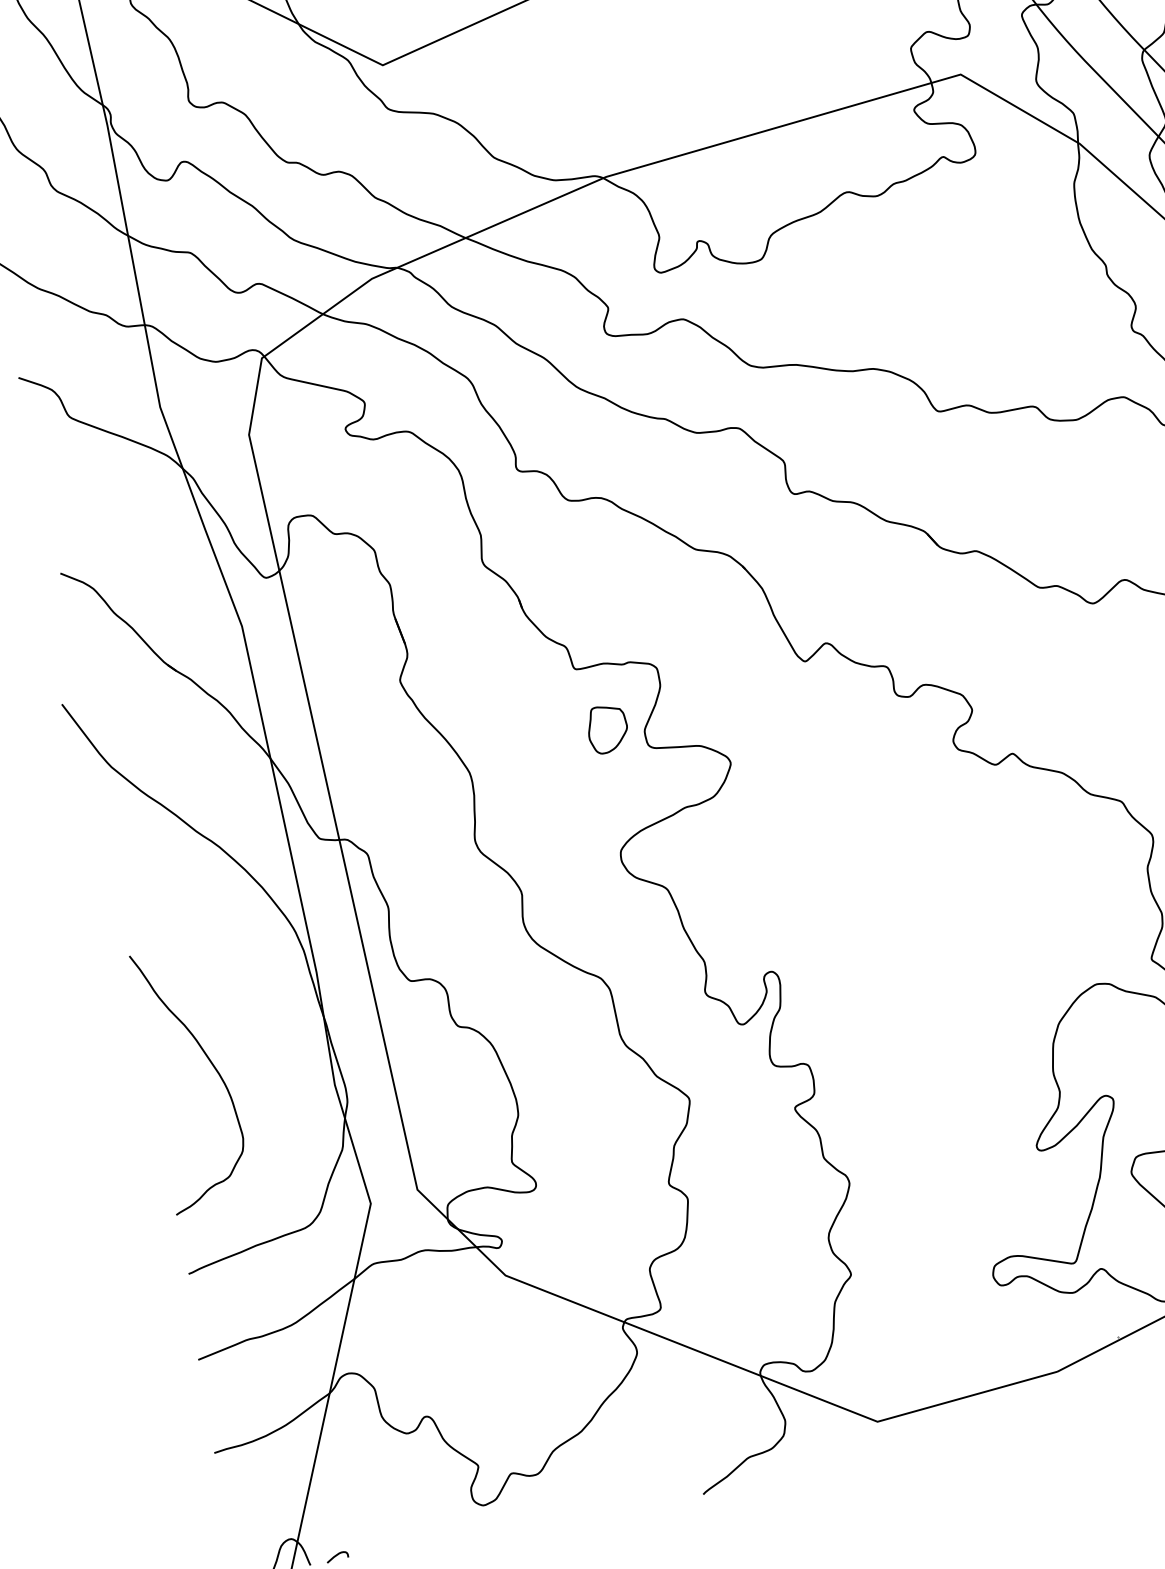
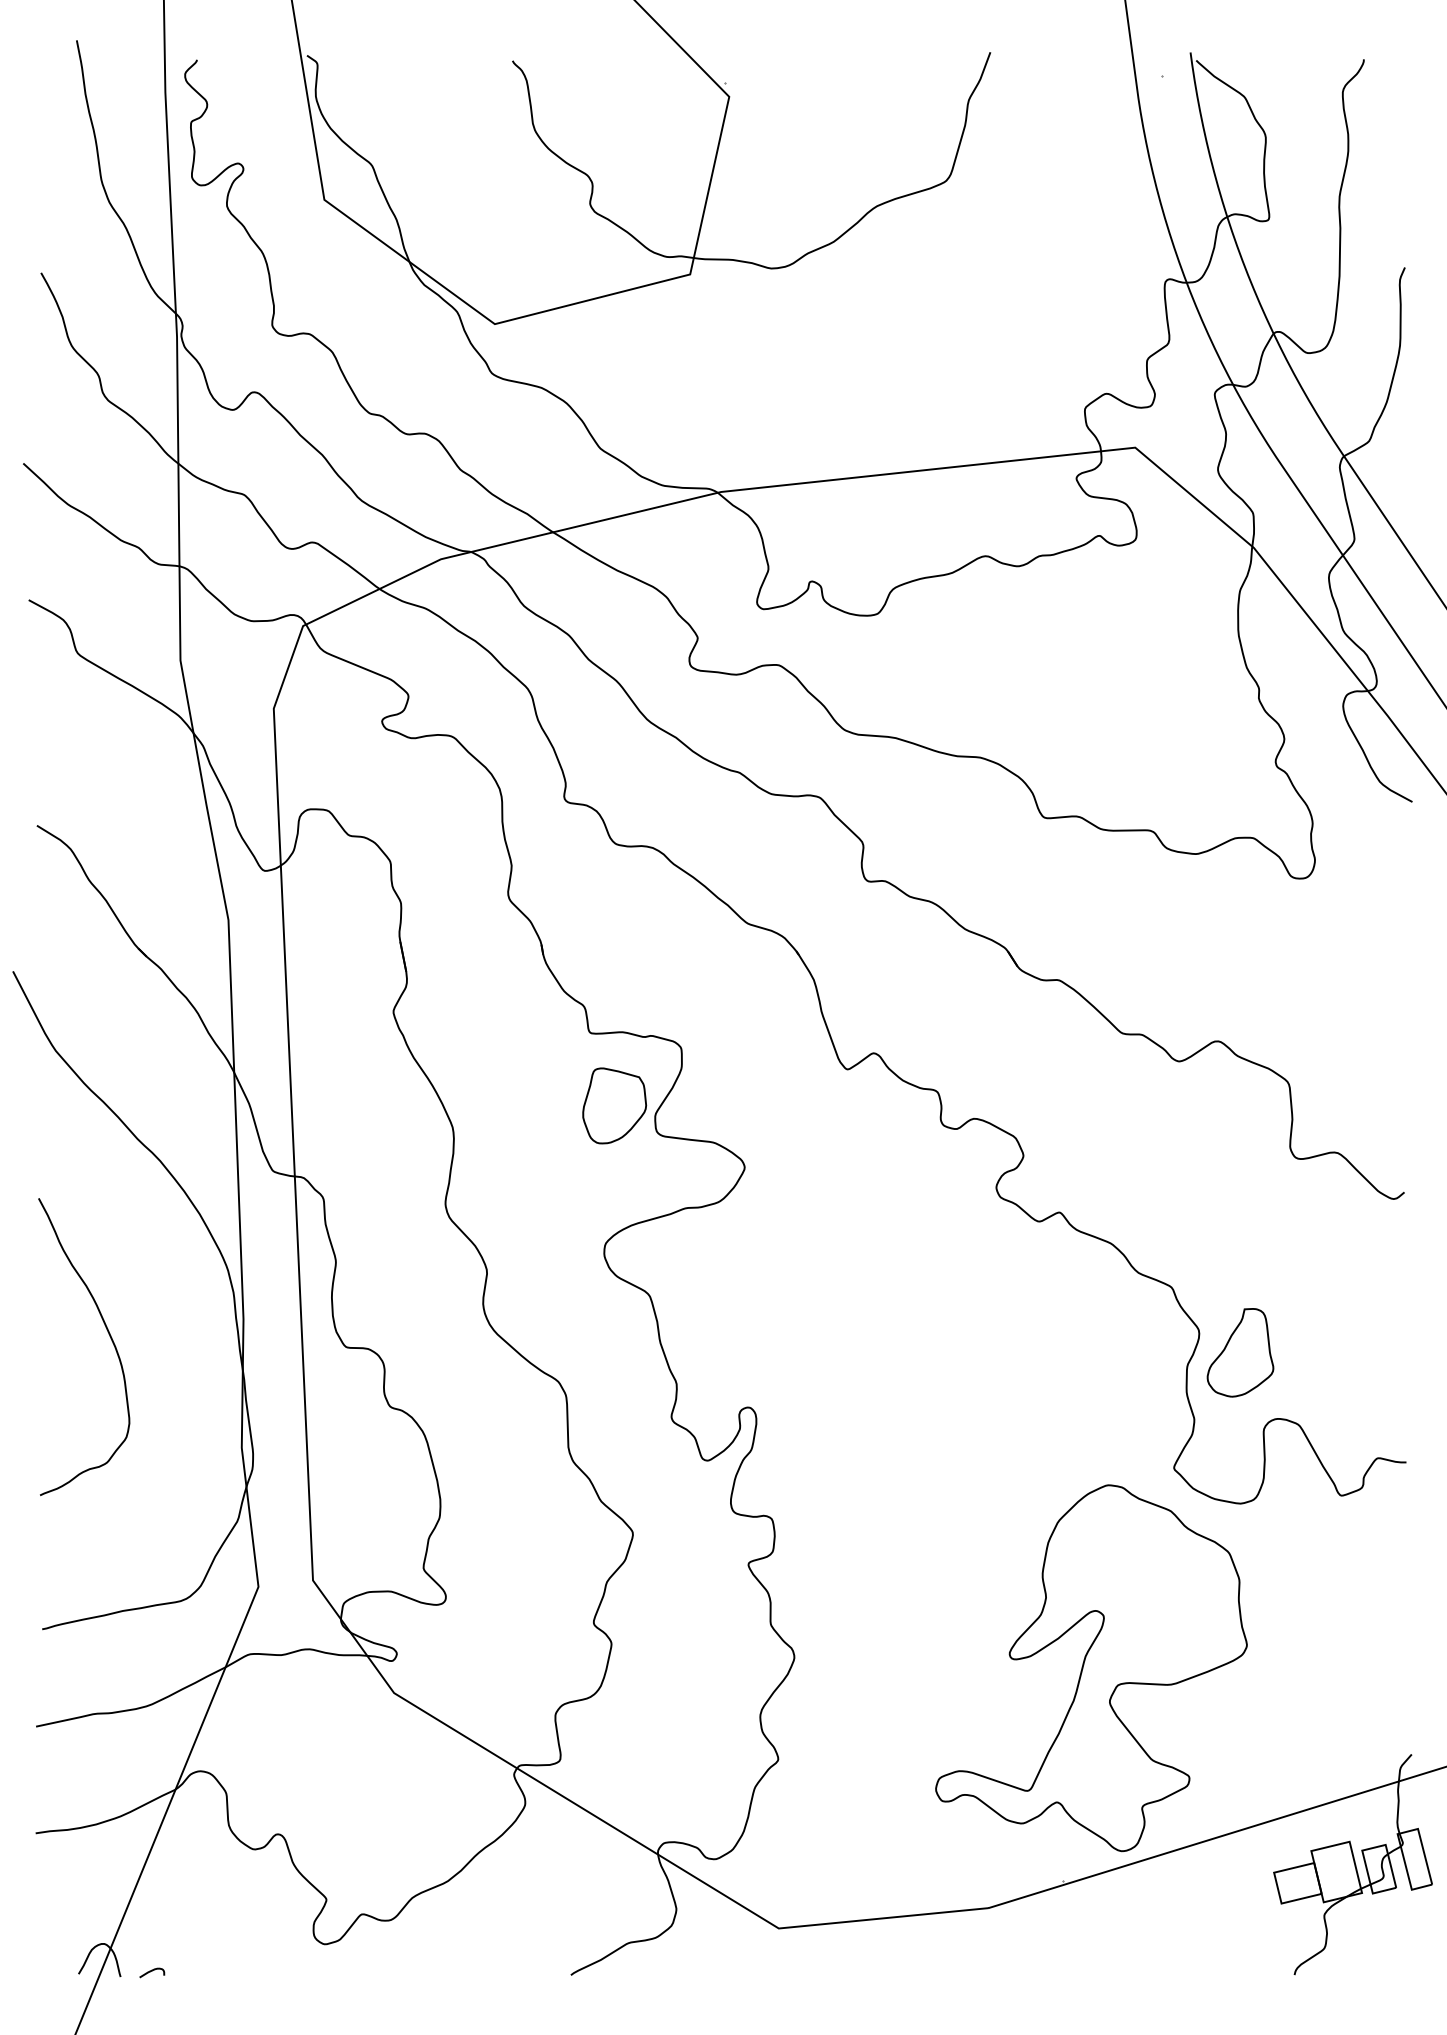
part: (607, 728) -> (614, 1105), size x1.43
curve: (211, 1064) -> (108, 1334), moved

